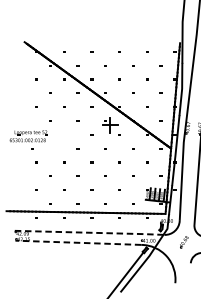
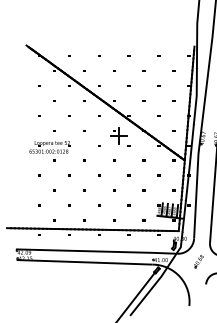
part: (28, 140) -> (49, 151), moved
line: (90, 232) -> (97, 251), dashed -> solid
line: (78, 242) -> (84, 262), dashed -> solid

